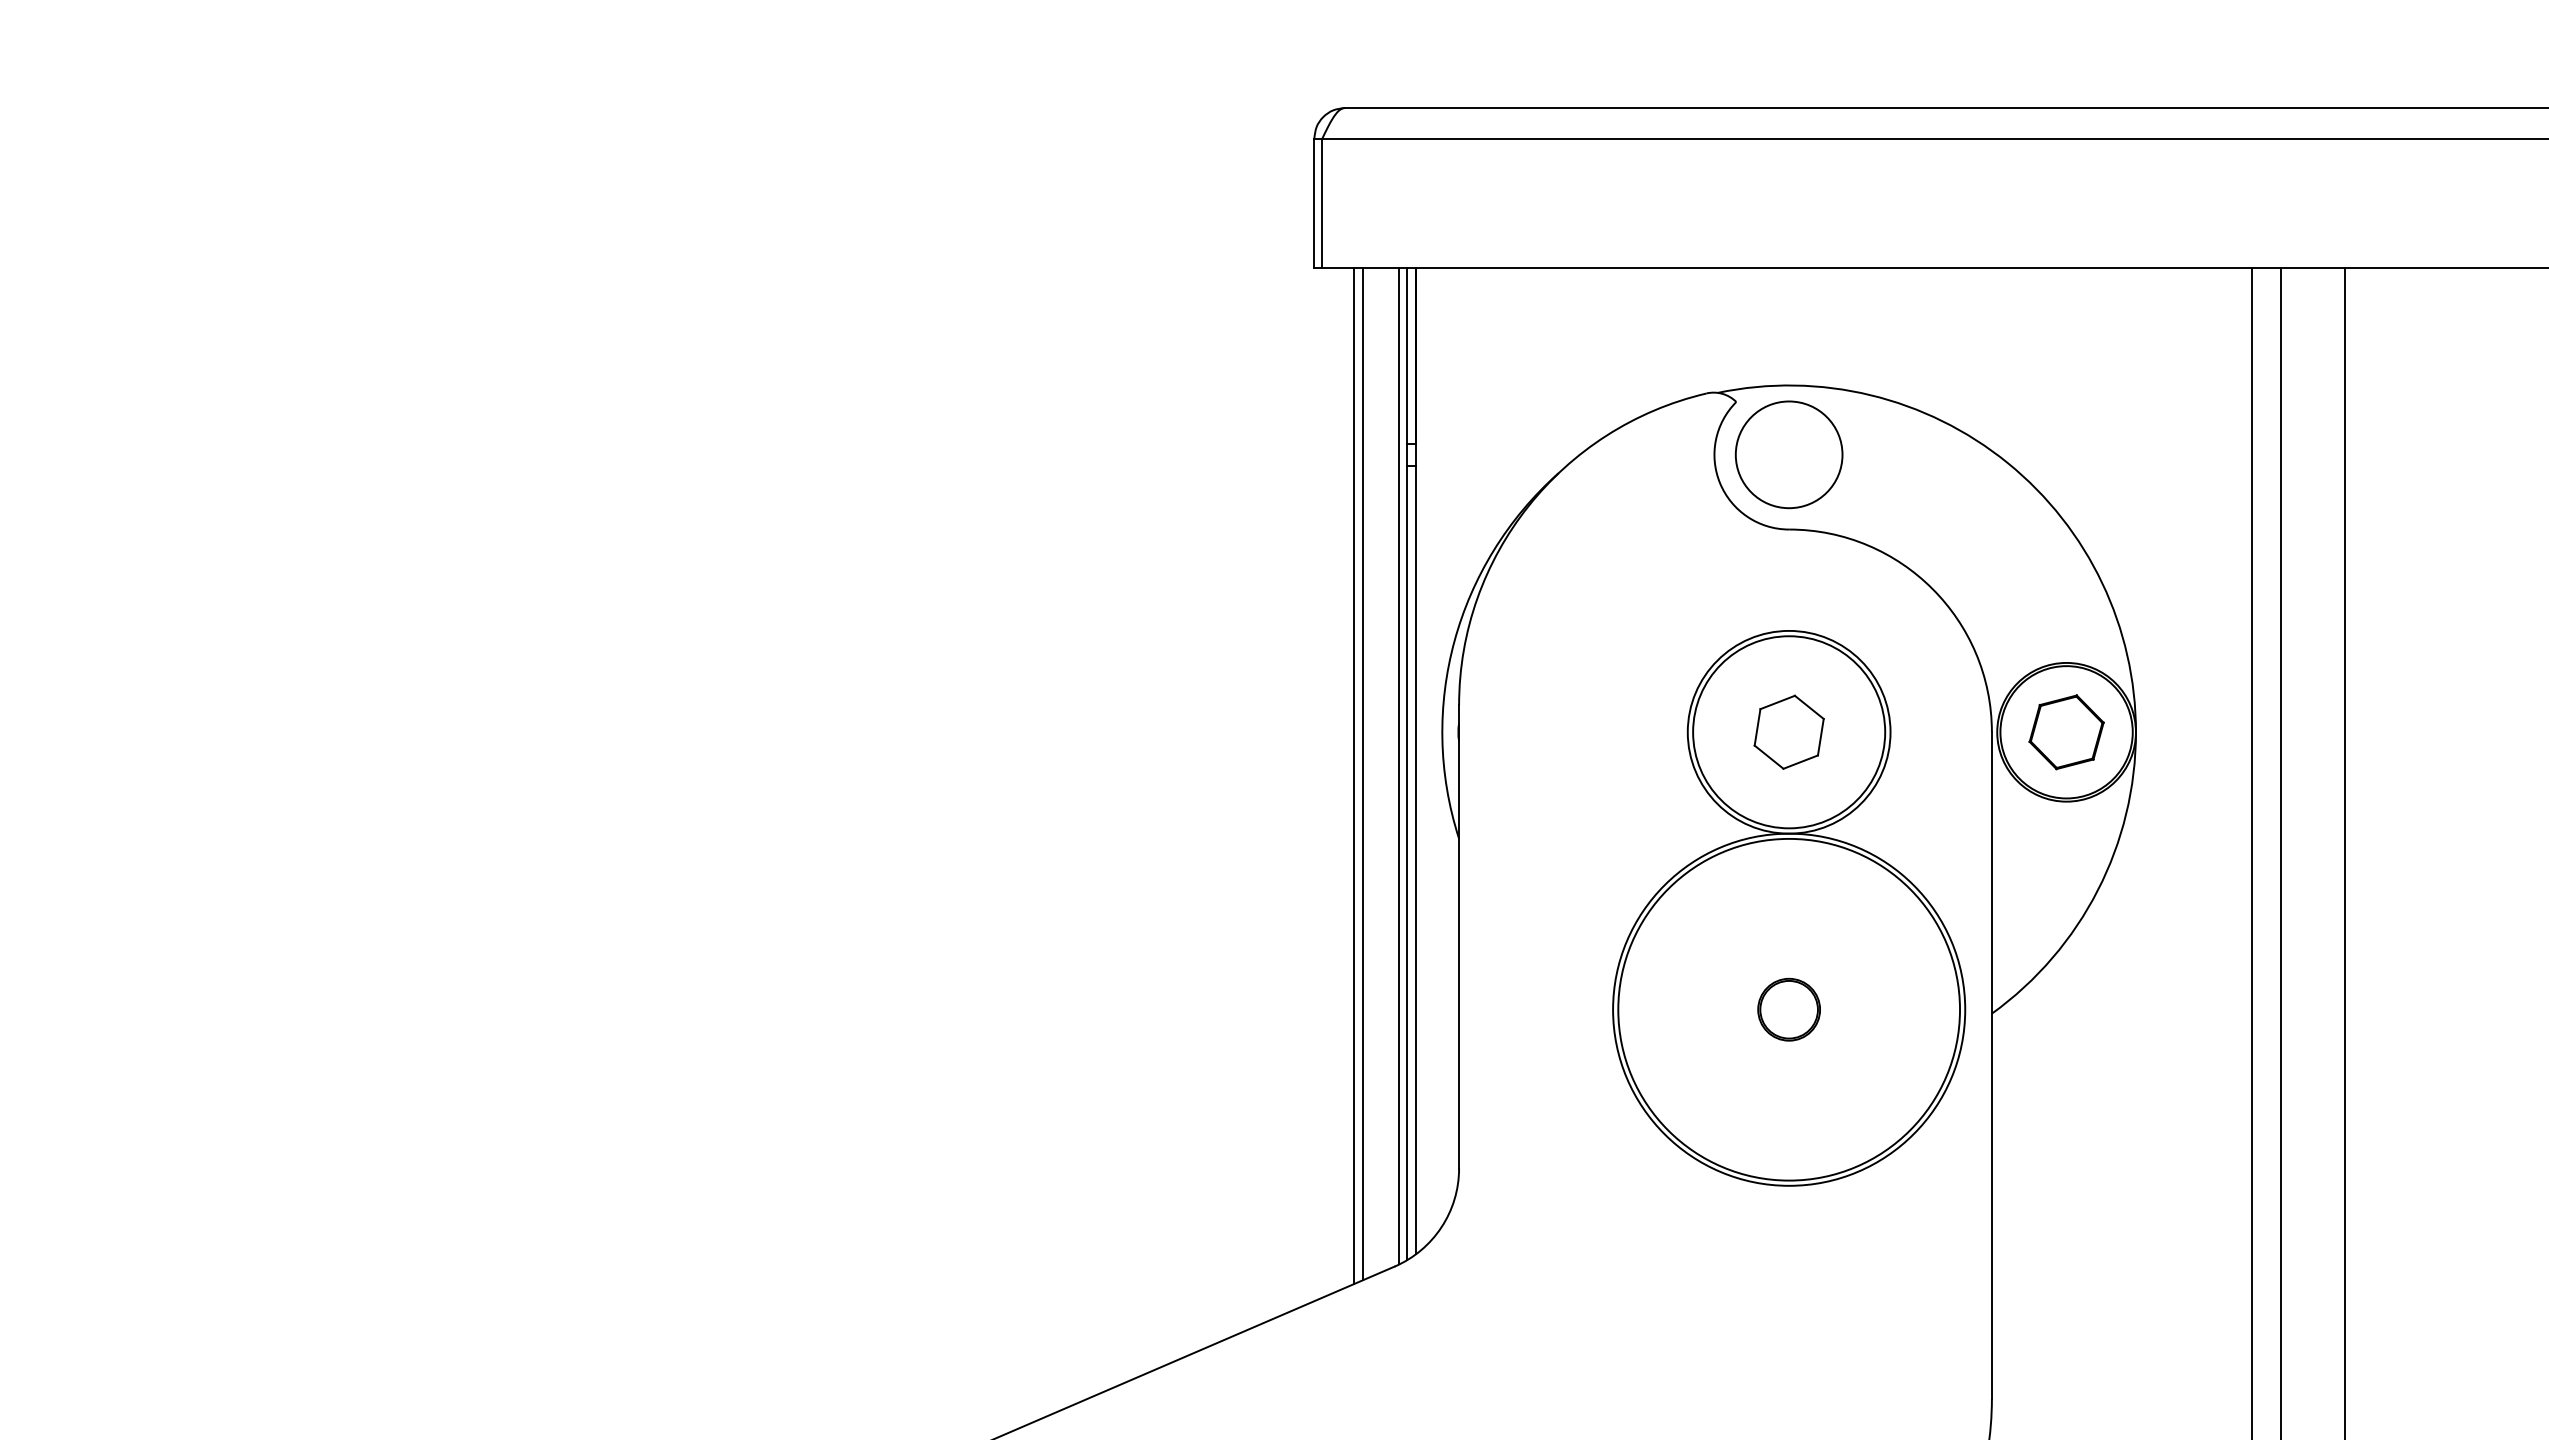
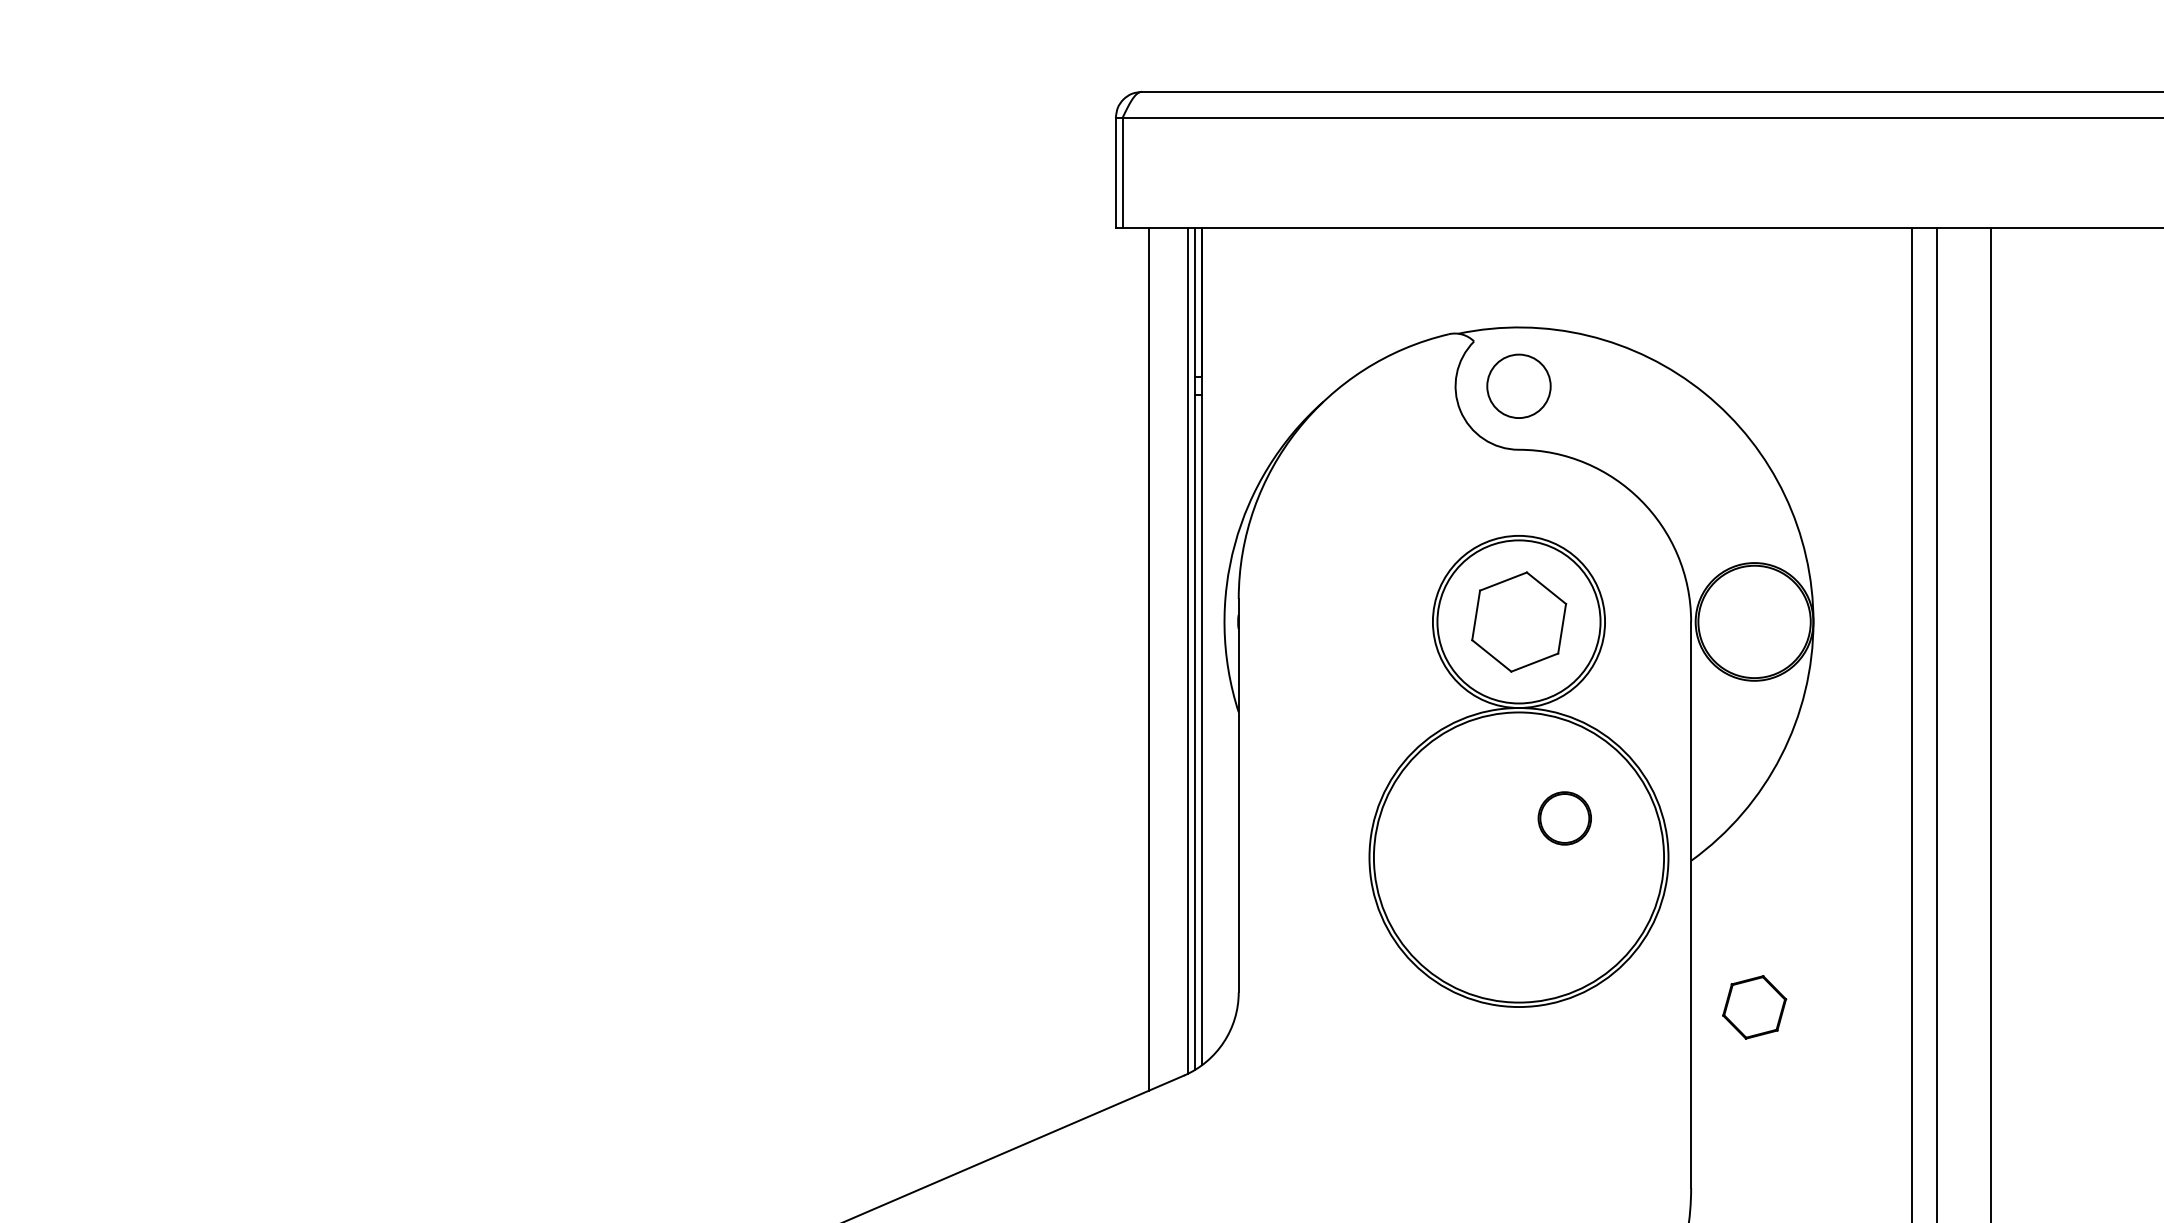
circle: (1788, 454) -> (1518, 386), size x0.7
part: (1788, 731) -> (1518, 621), size x1.6
part: (2066, 732) -> (1754, 1007), moved
line: (1362, 774) -> (1156, 657), removed
part: (1788, 1009) -> (1564, 818), moved

